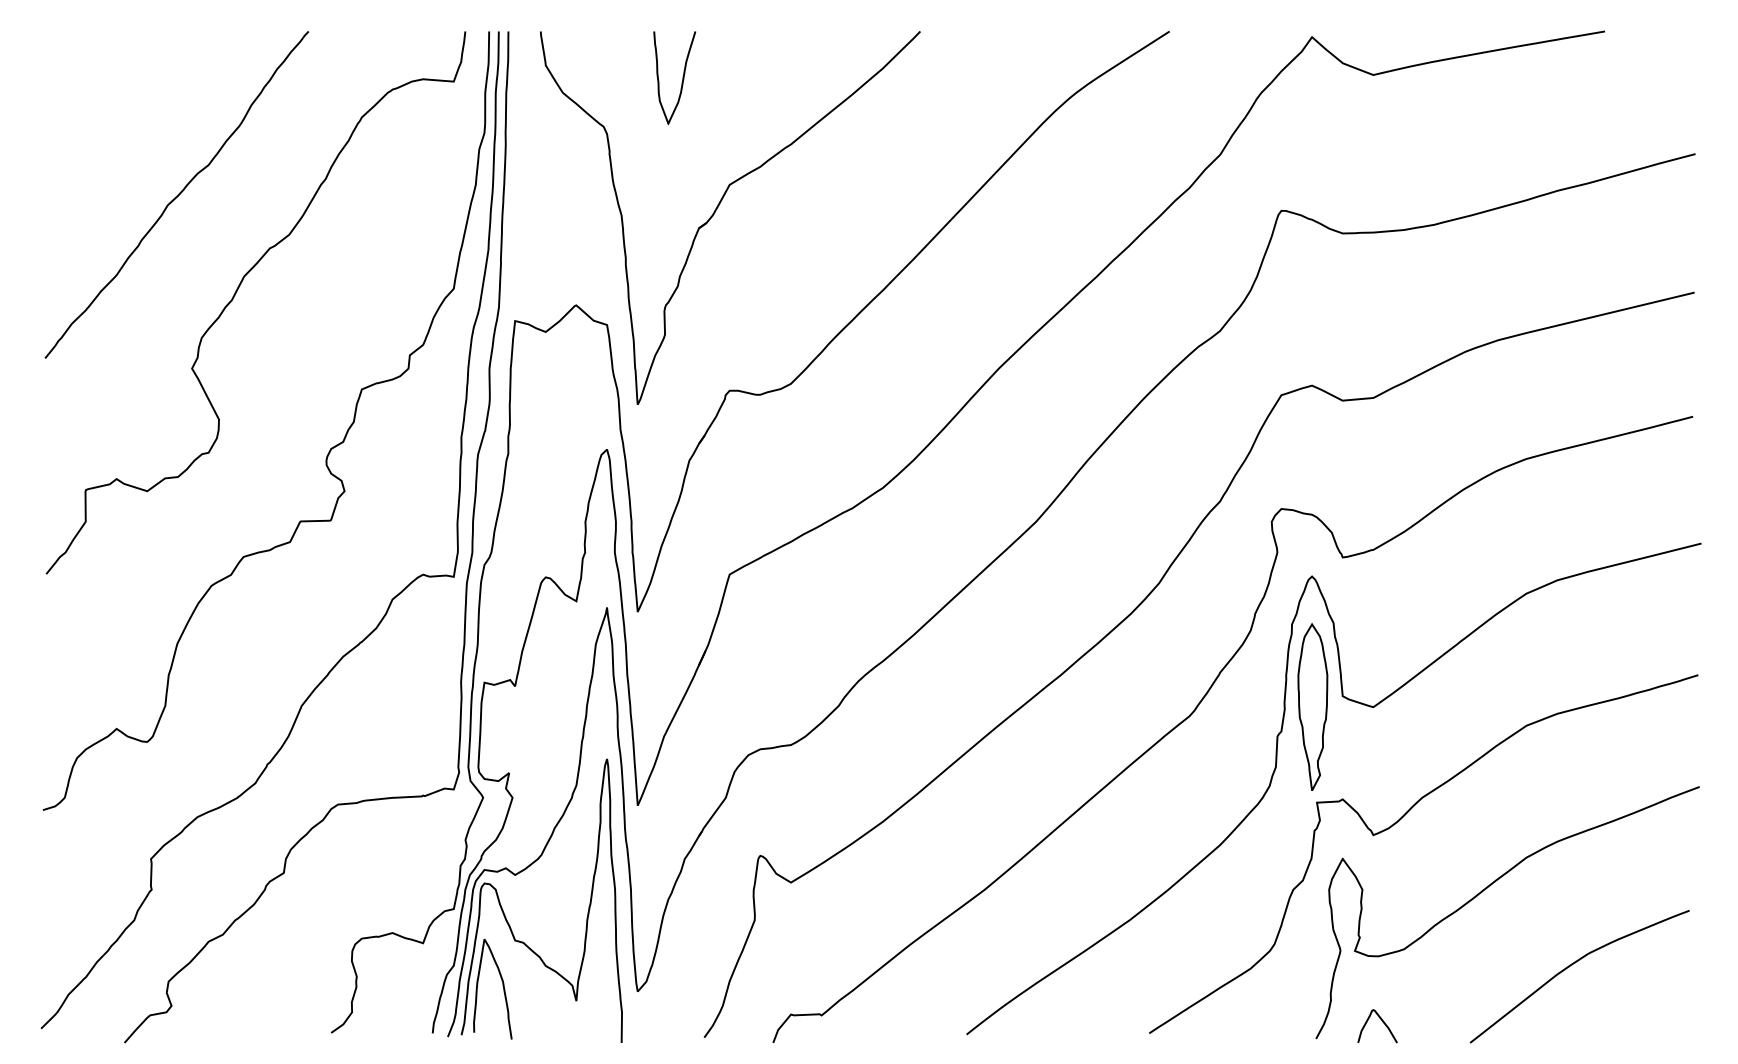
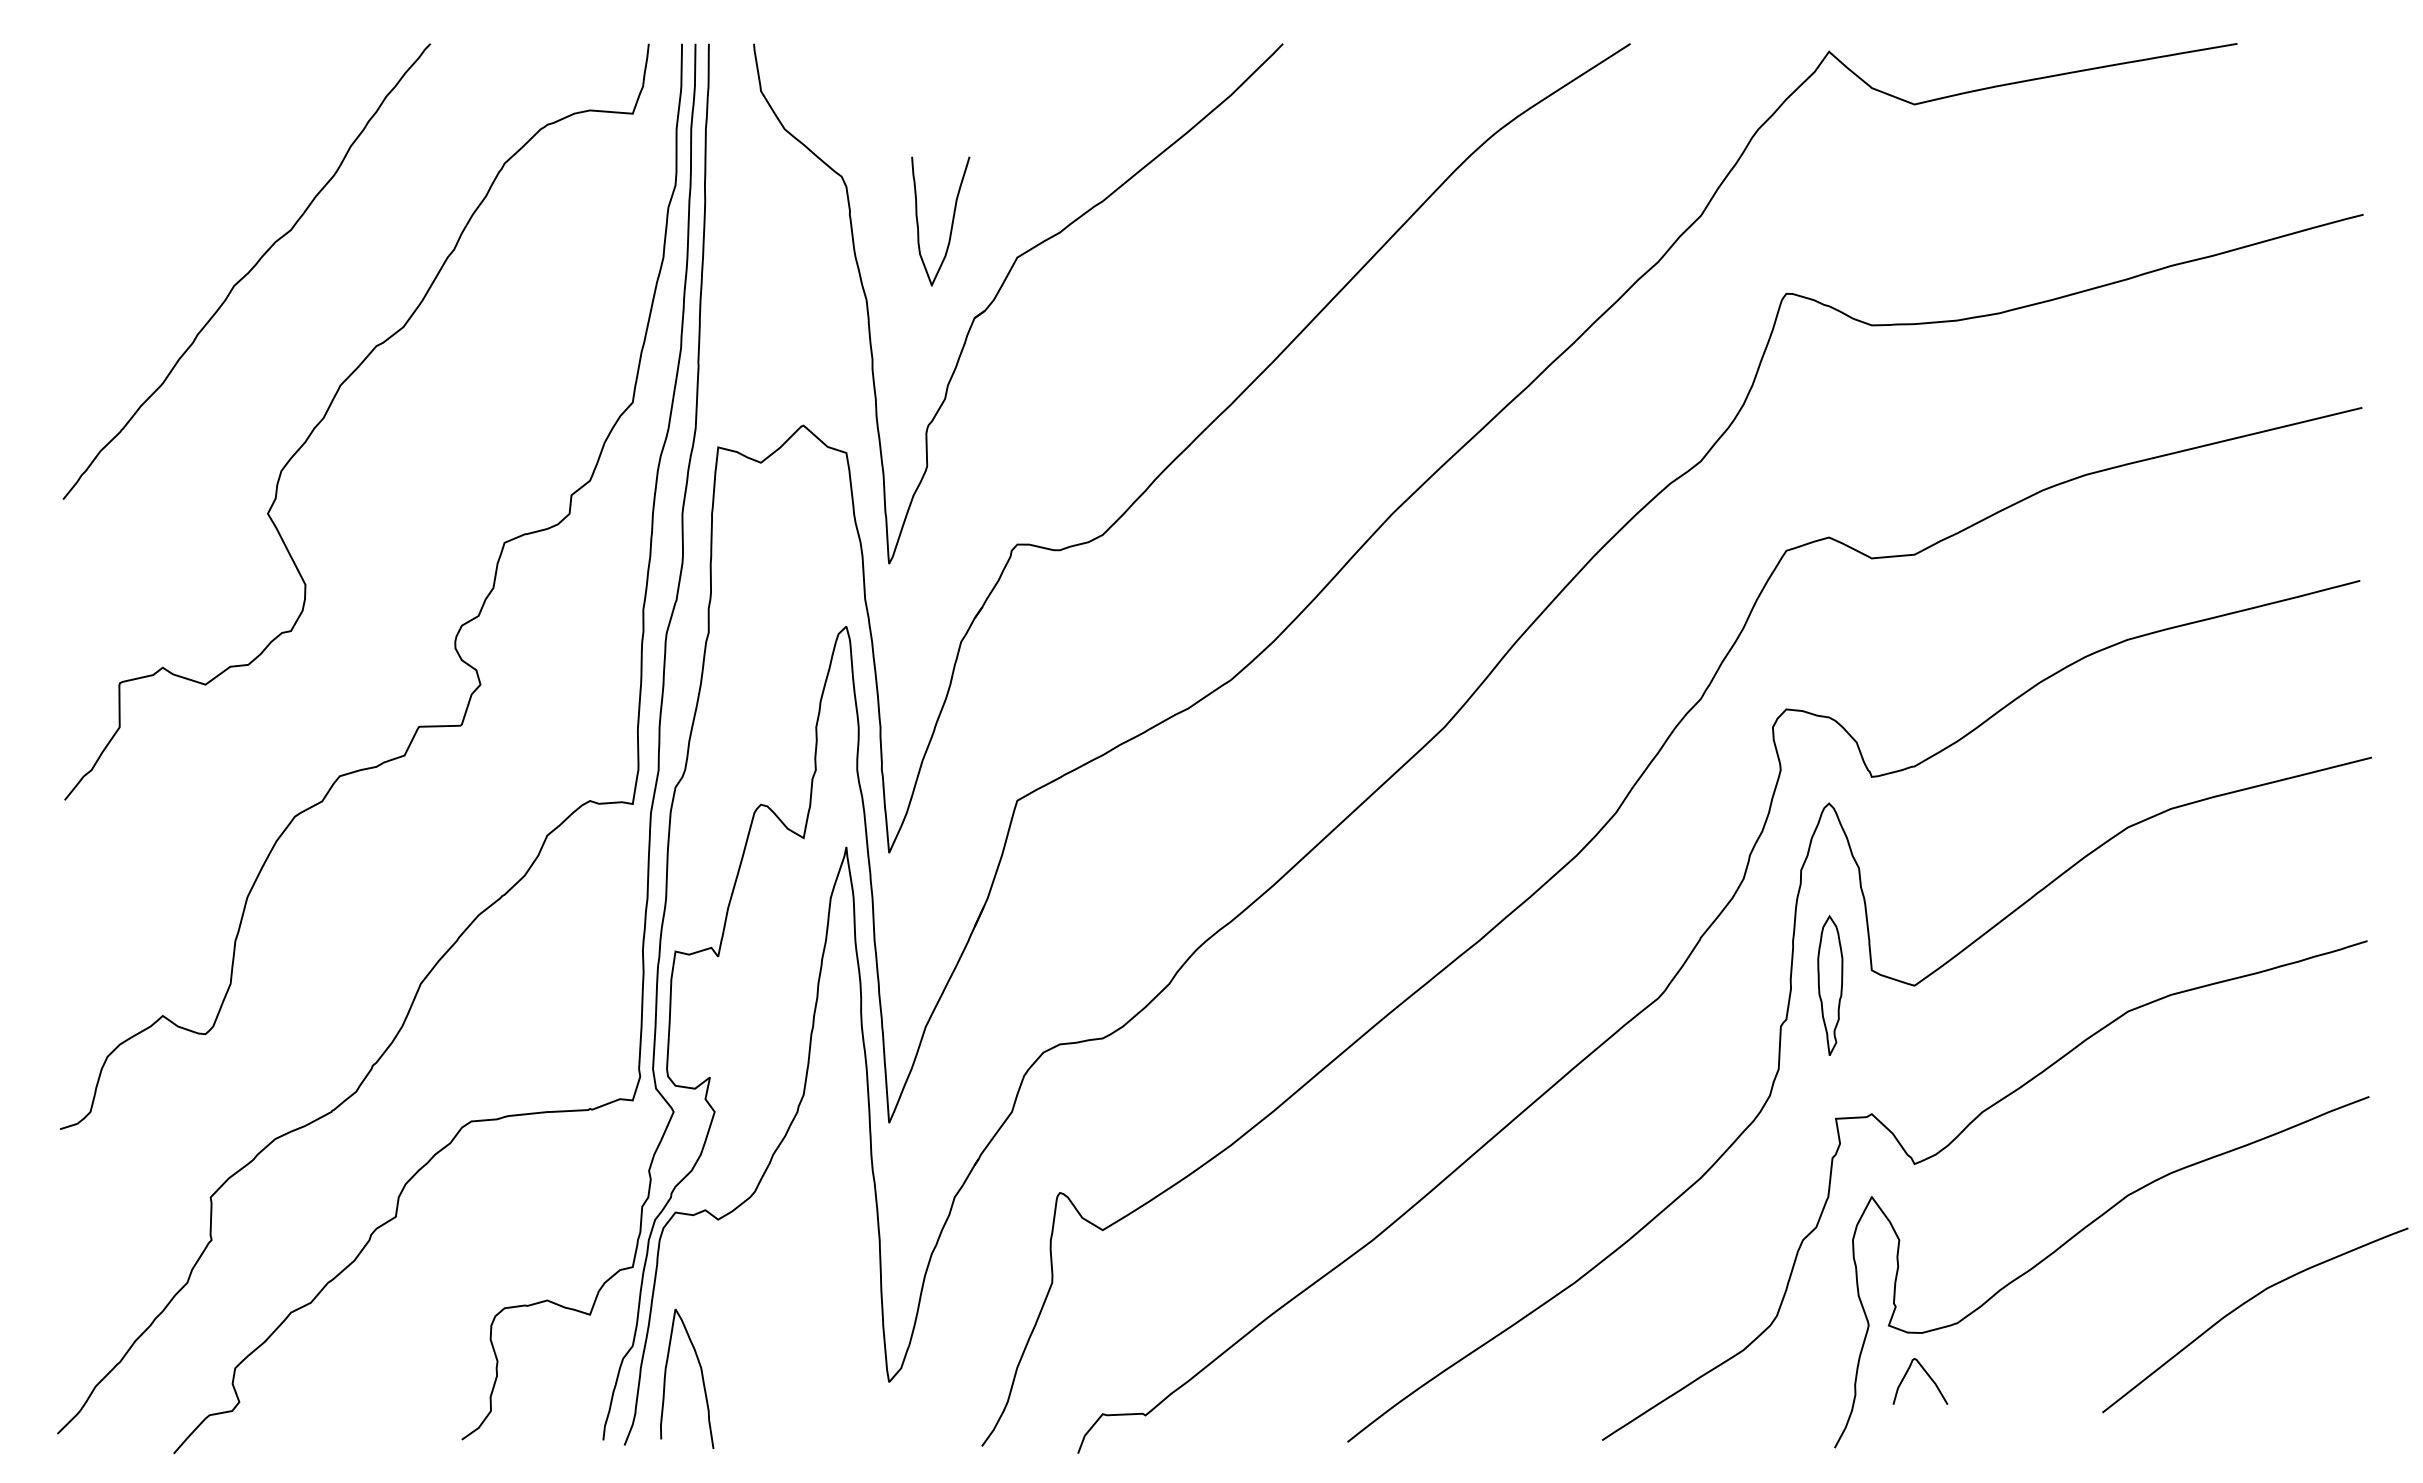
curve: (682, 78) -> (951, 222), moved
part: (1313, 707) -> (1830, 985), size x0.6
curve: (505, 915) -> (704, 1275), removed
curve: (1572, 965) -> (2244, 1304), moved
curve: (1381, 1021) -> (1926, 1374), moved

